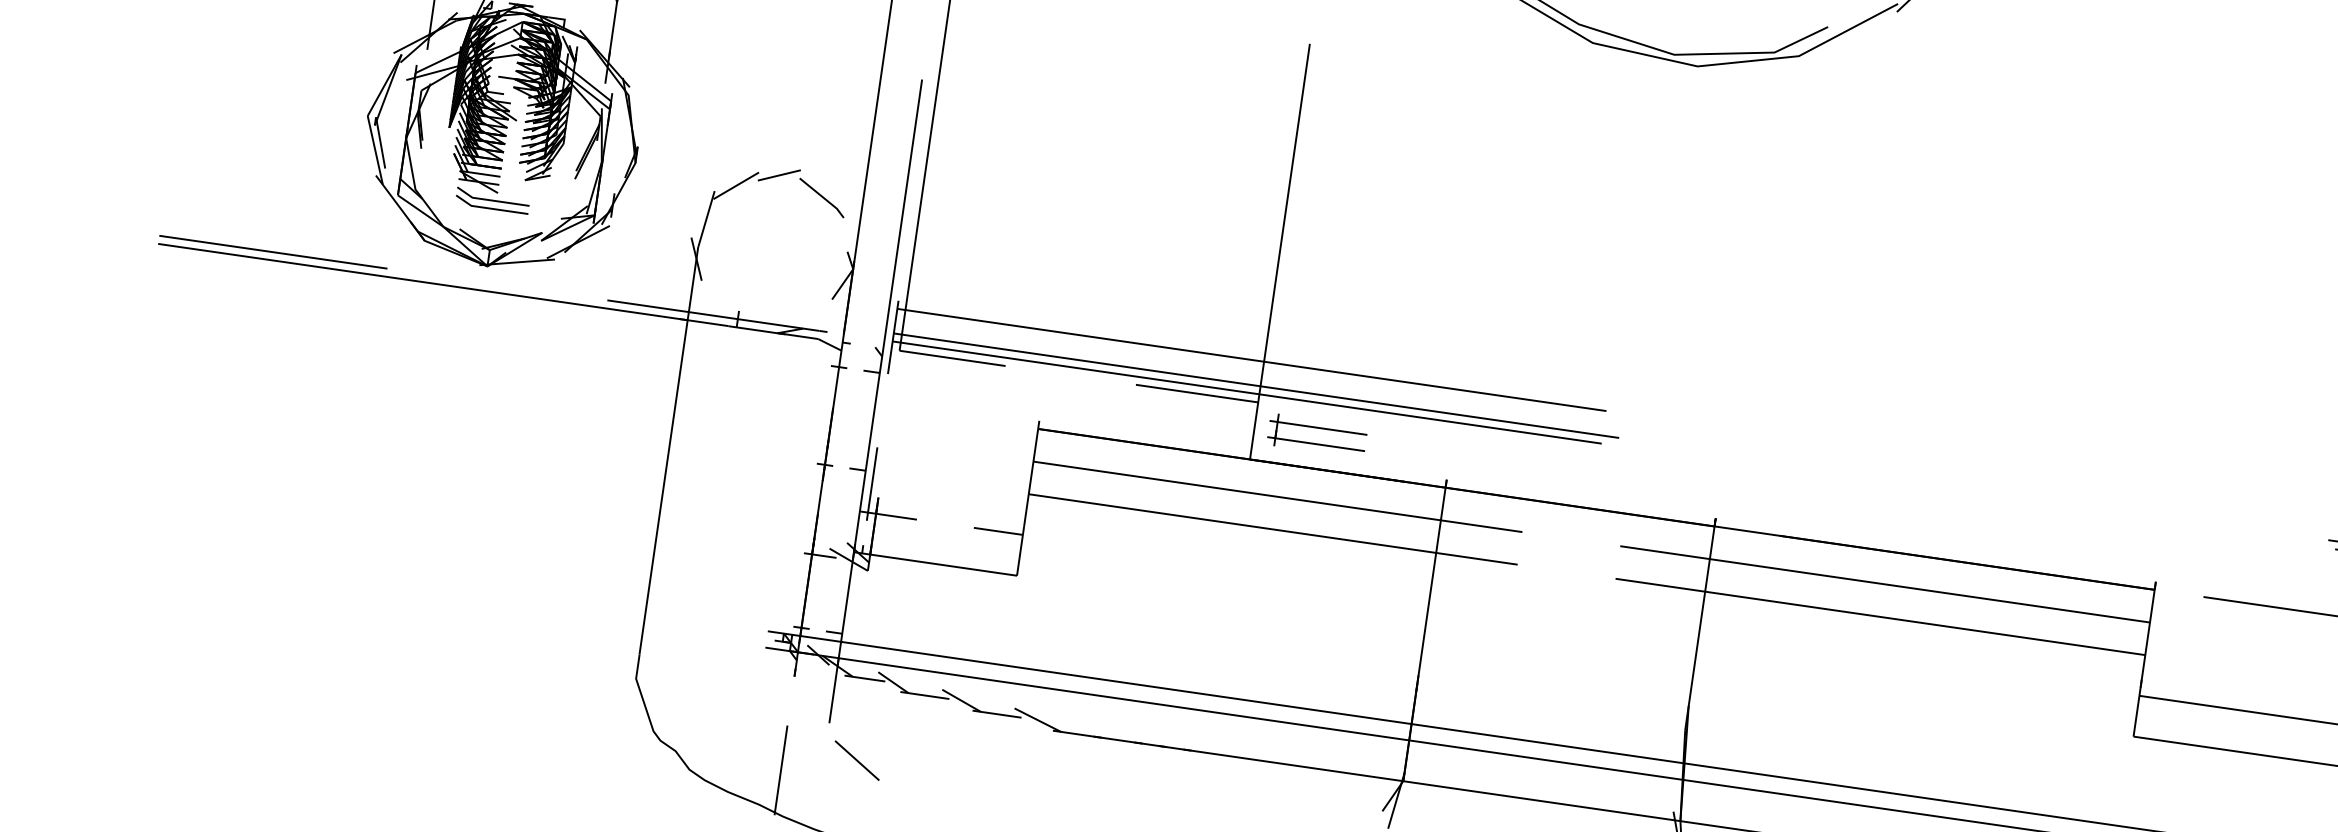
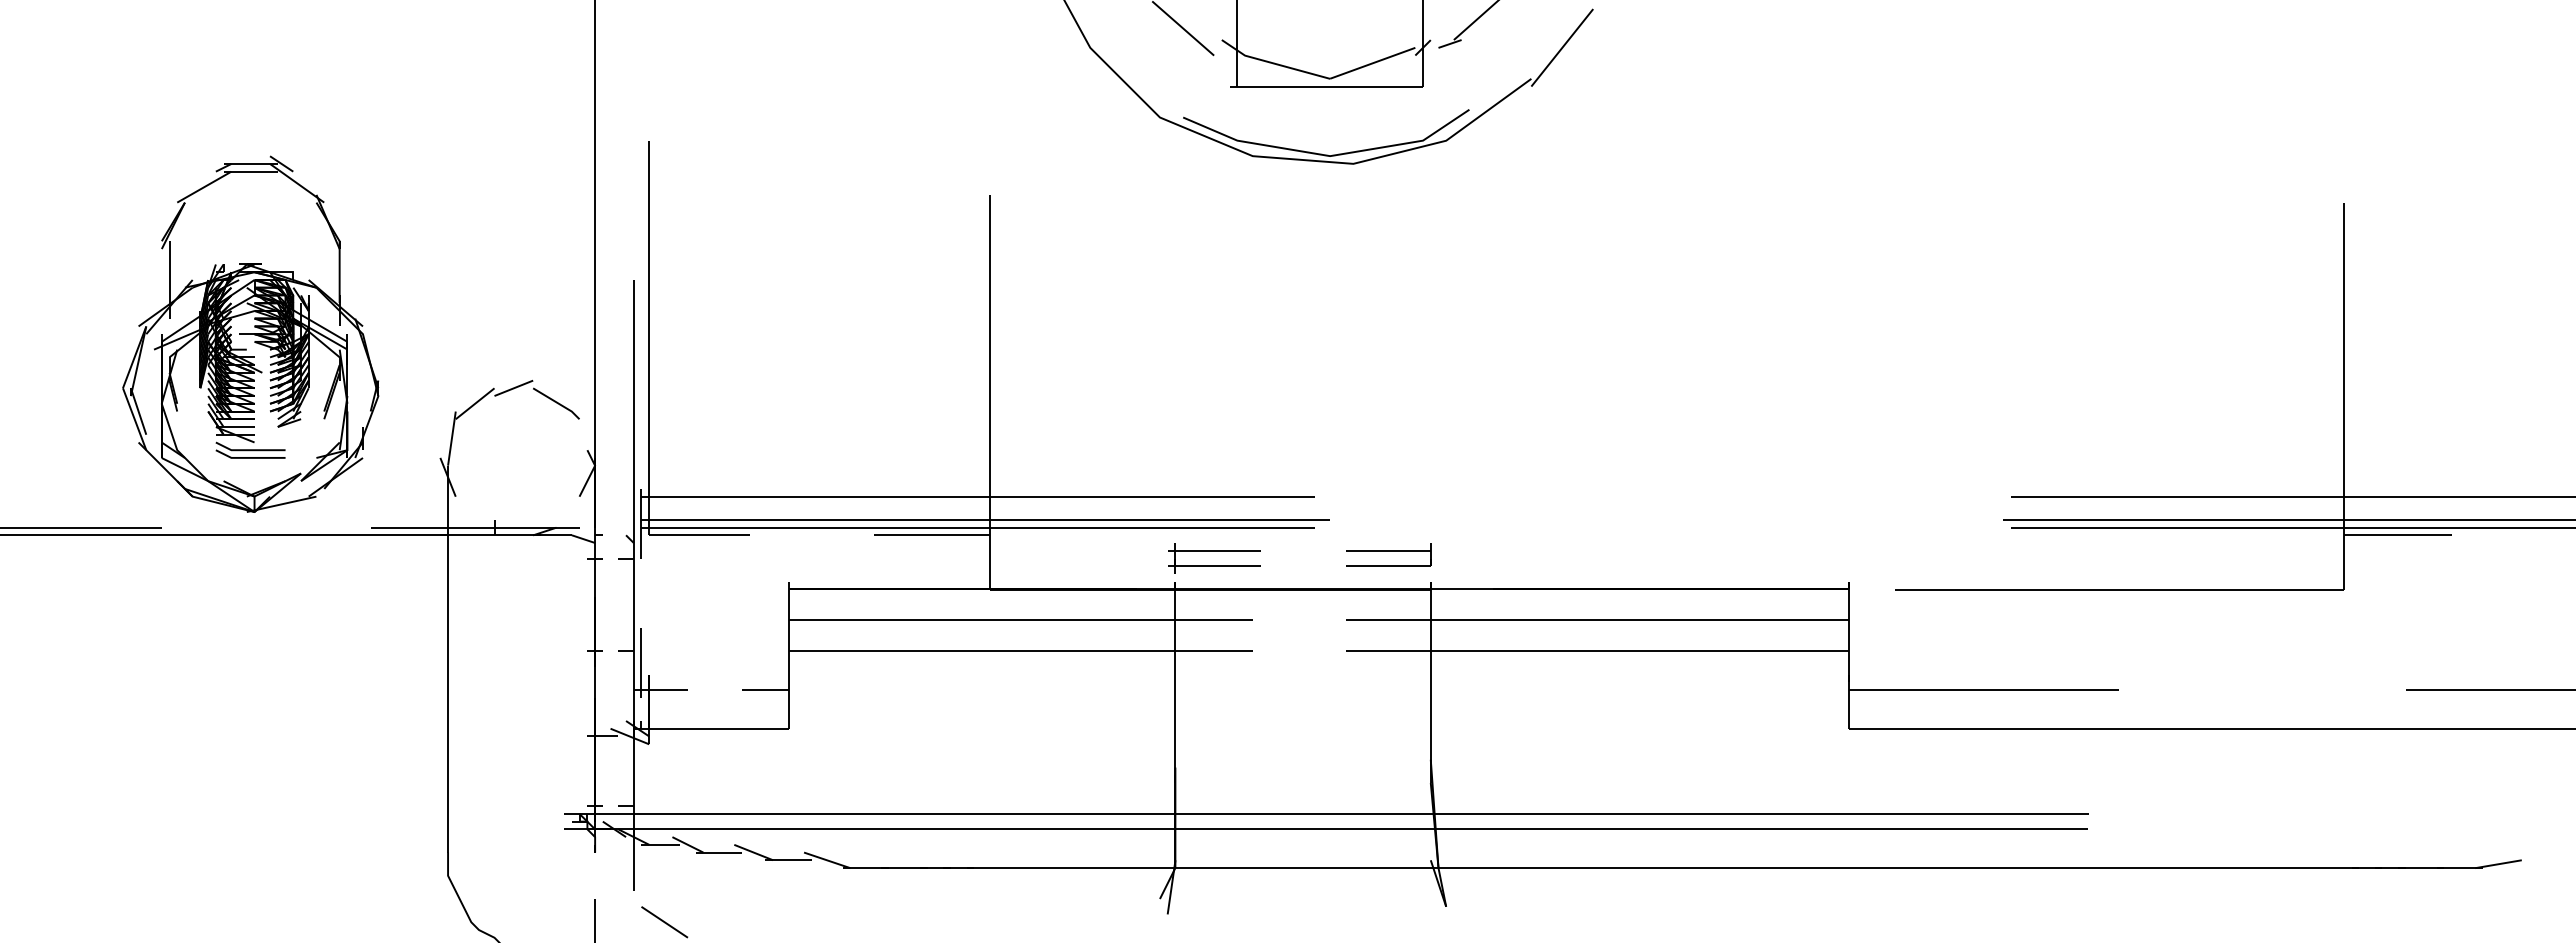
part: (1318, 428) -> (1214, 551), moved
part: (1675, 483) -> (1388, 554), added

